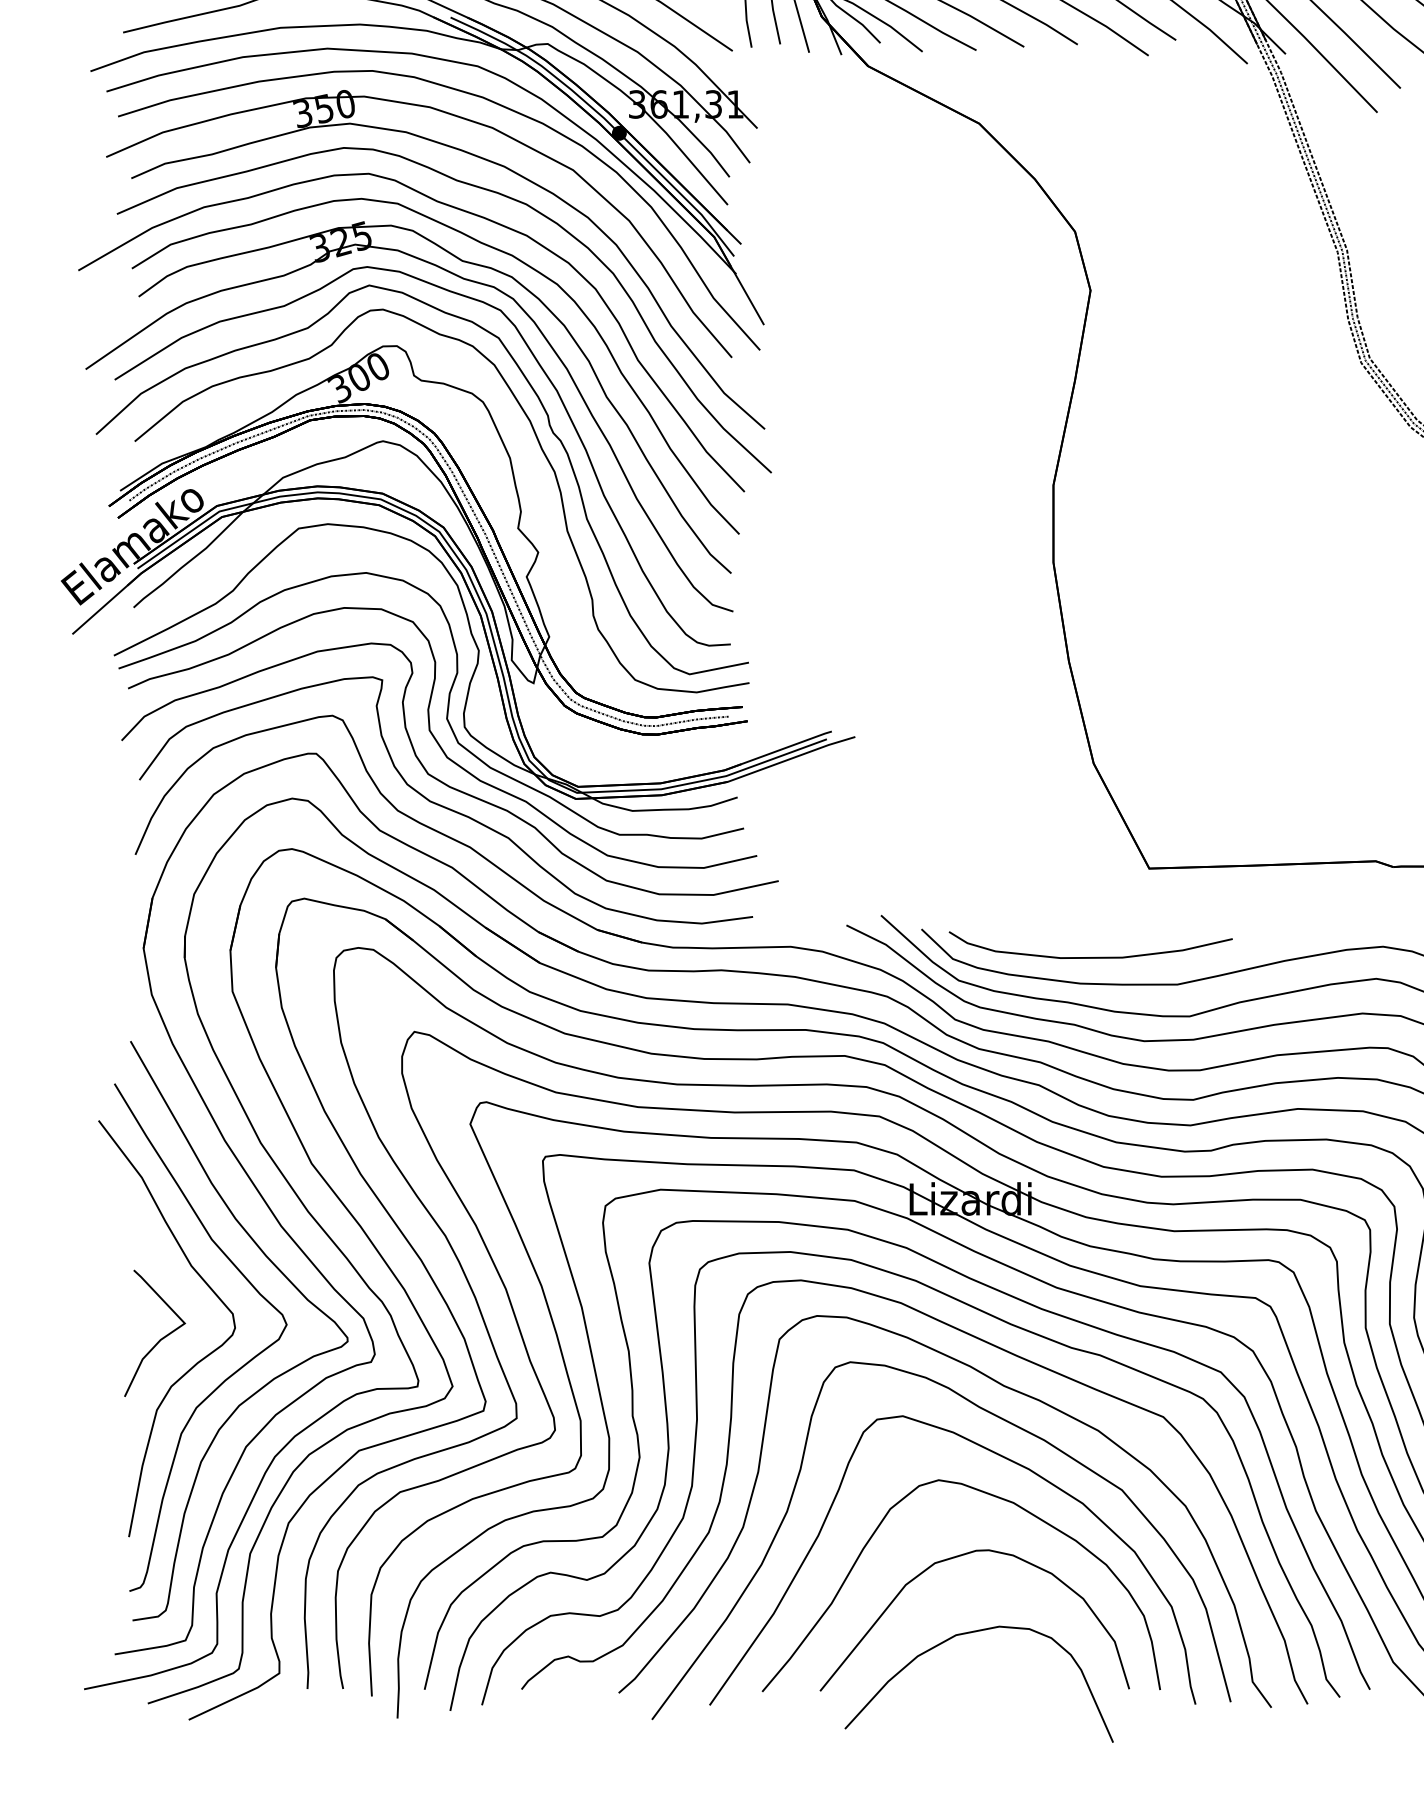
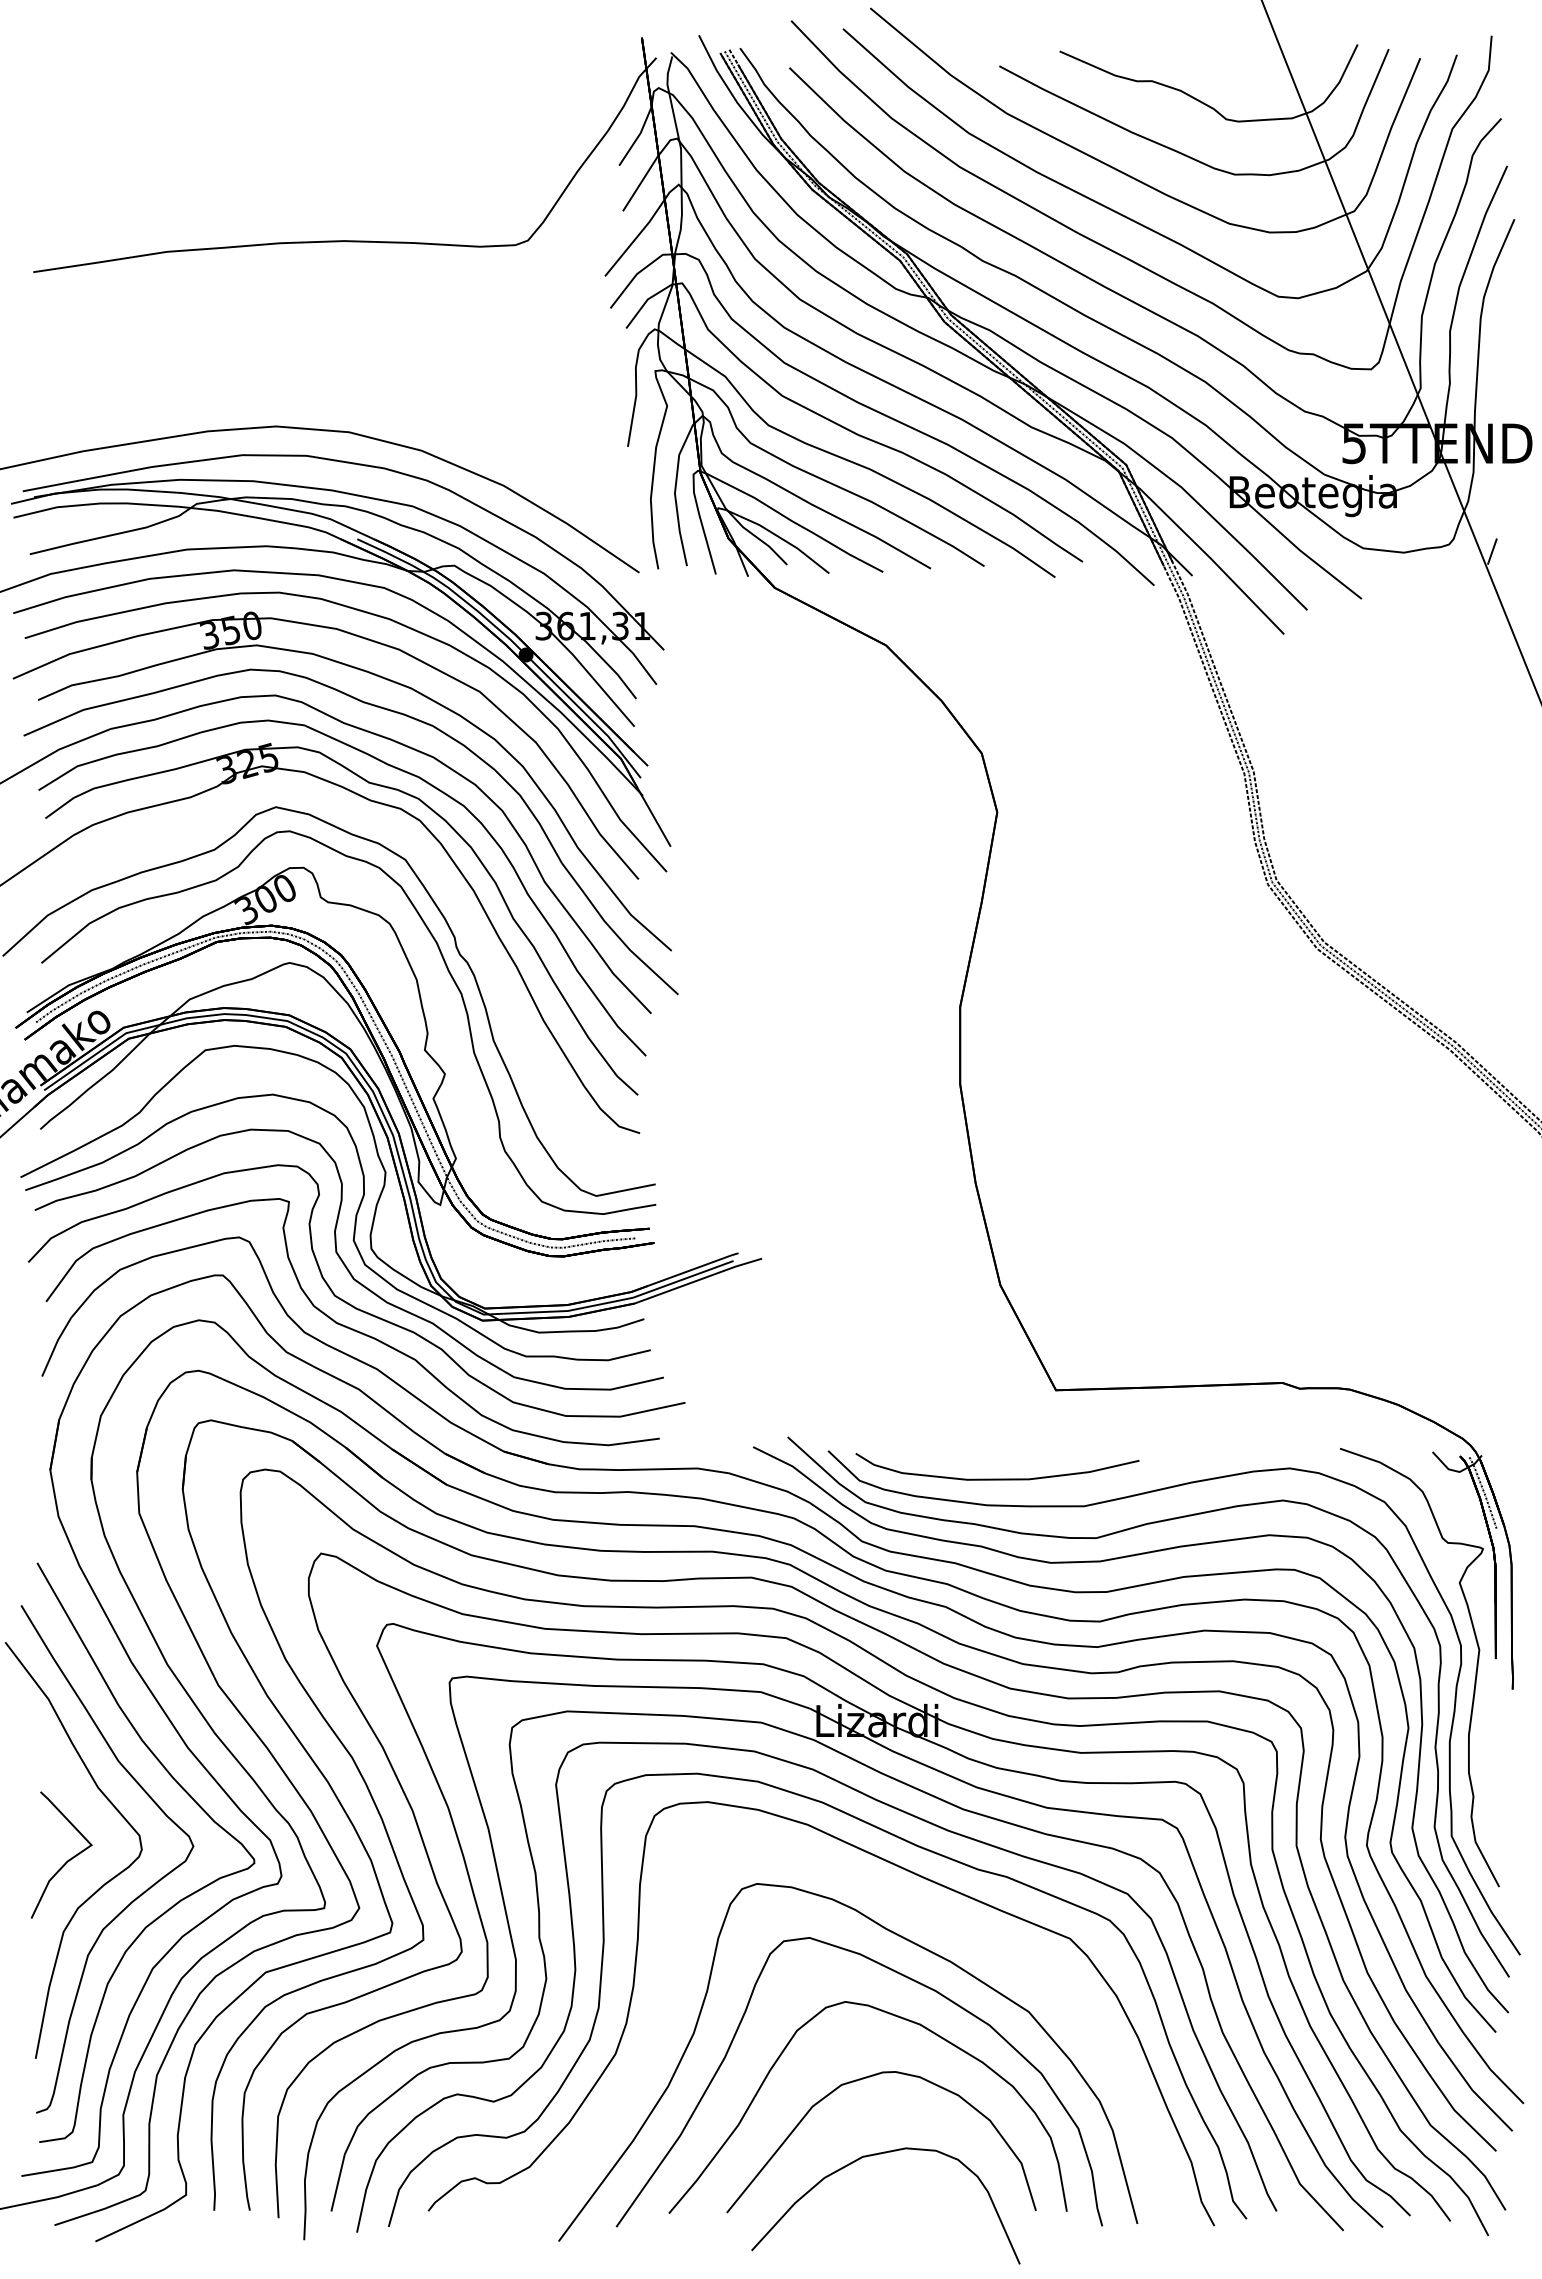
curve: (544, 374) -> (451, 896), removed
part: (1005, 1387) -> (912, 1909), removed

